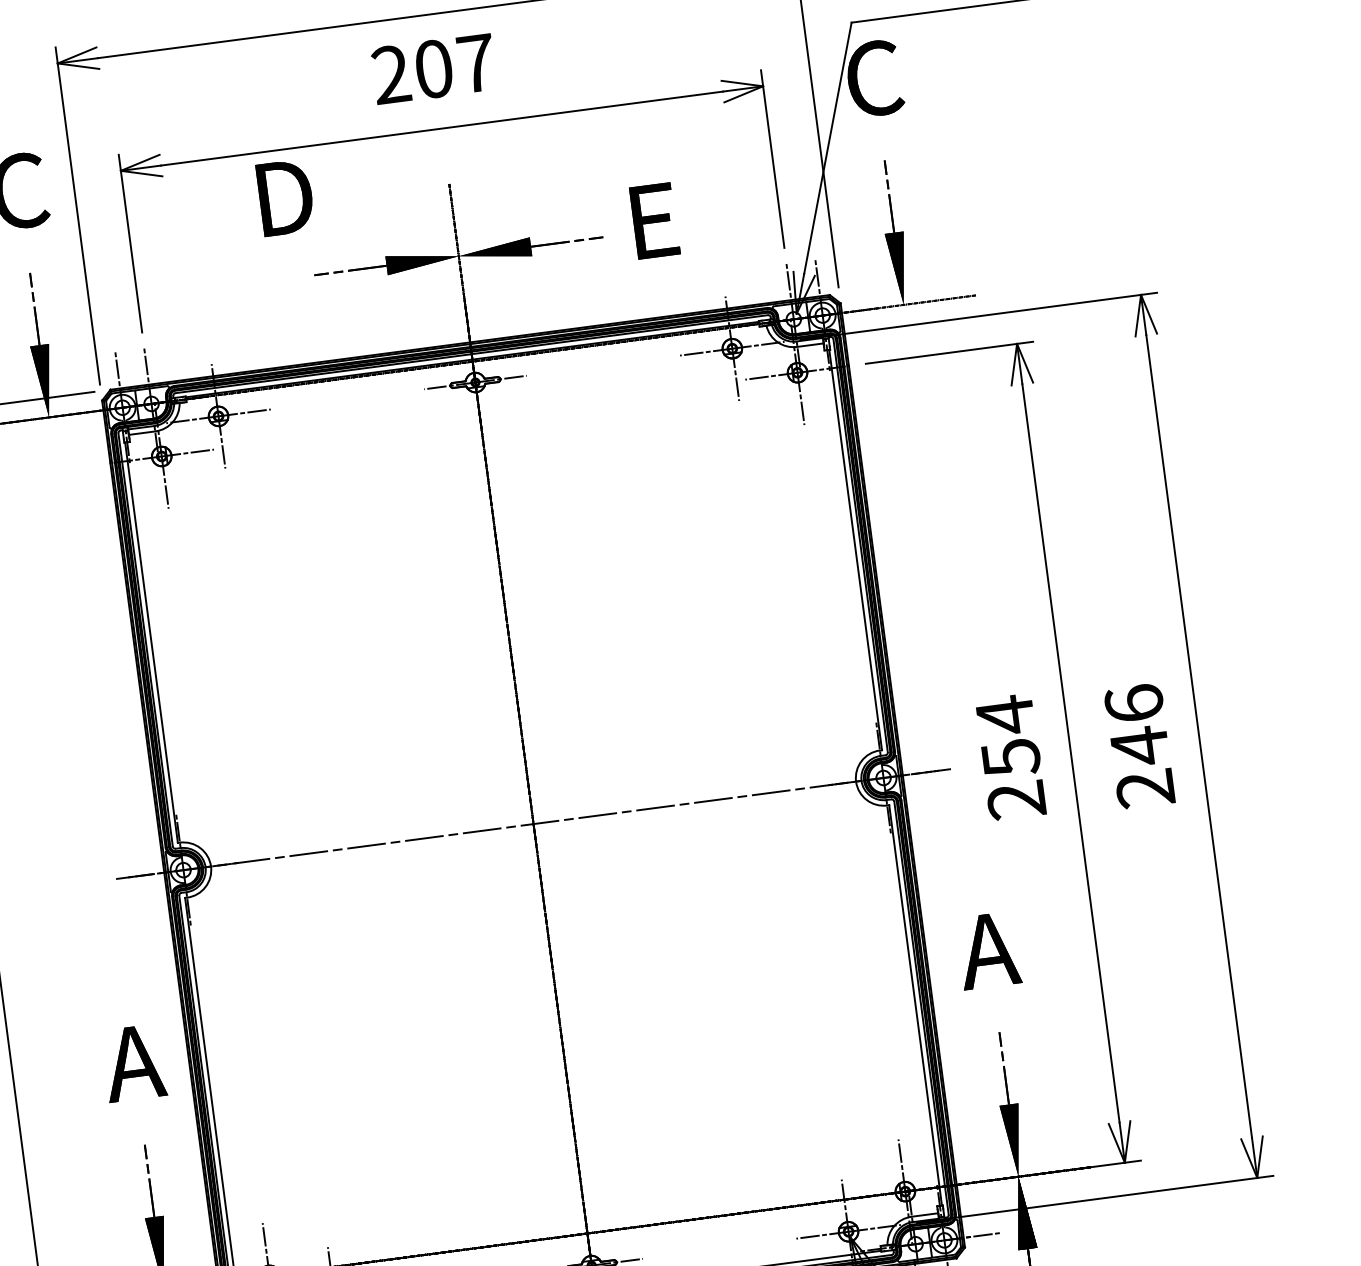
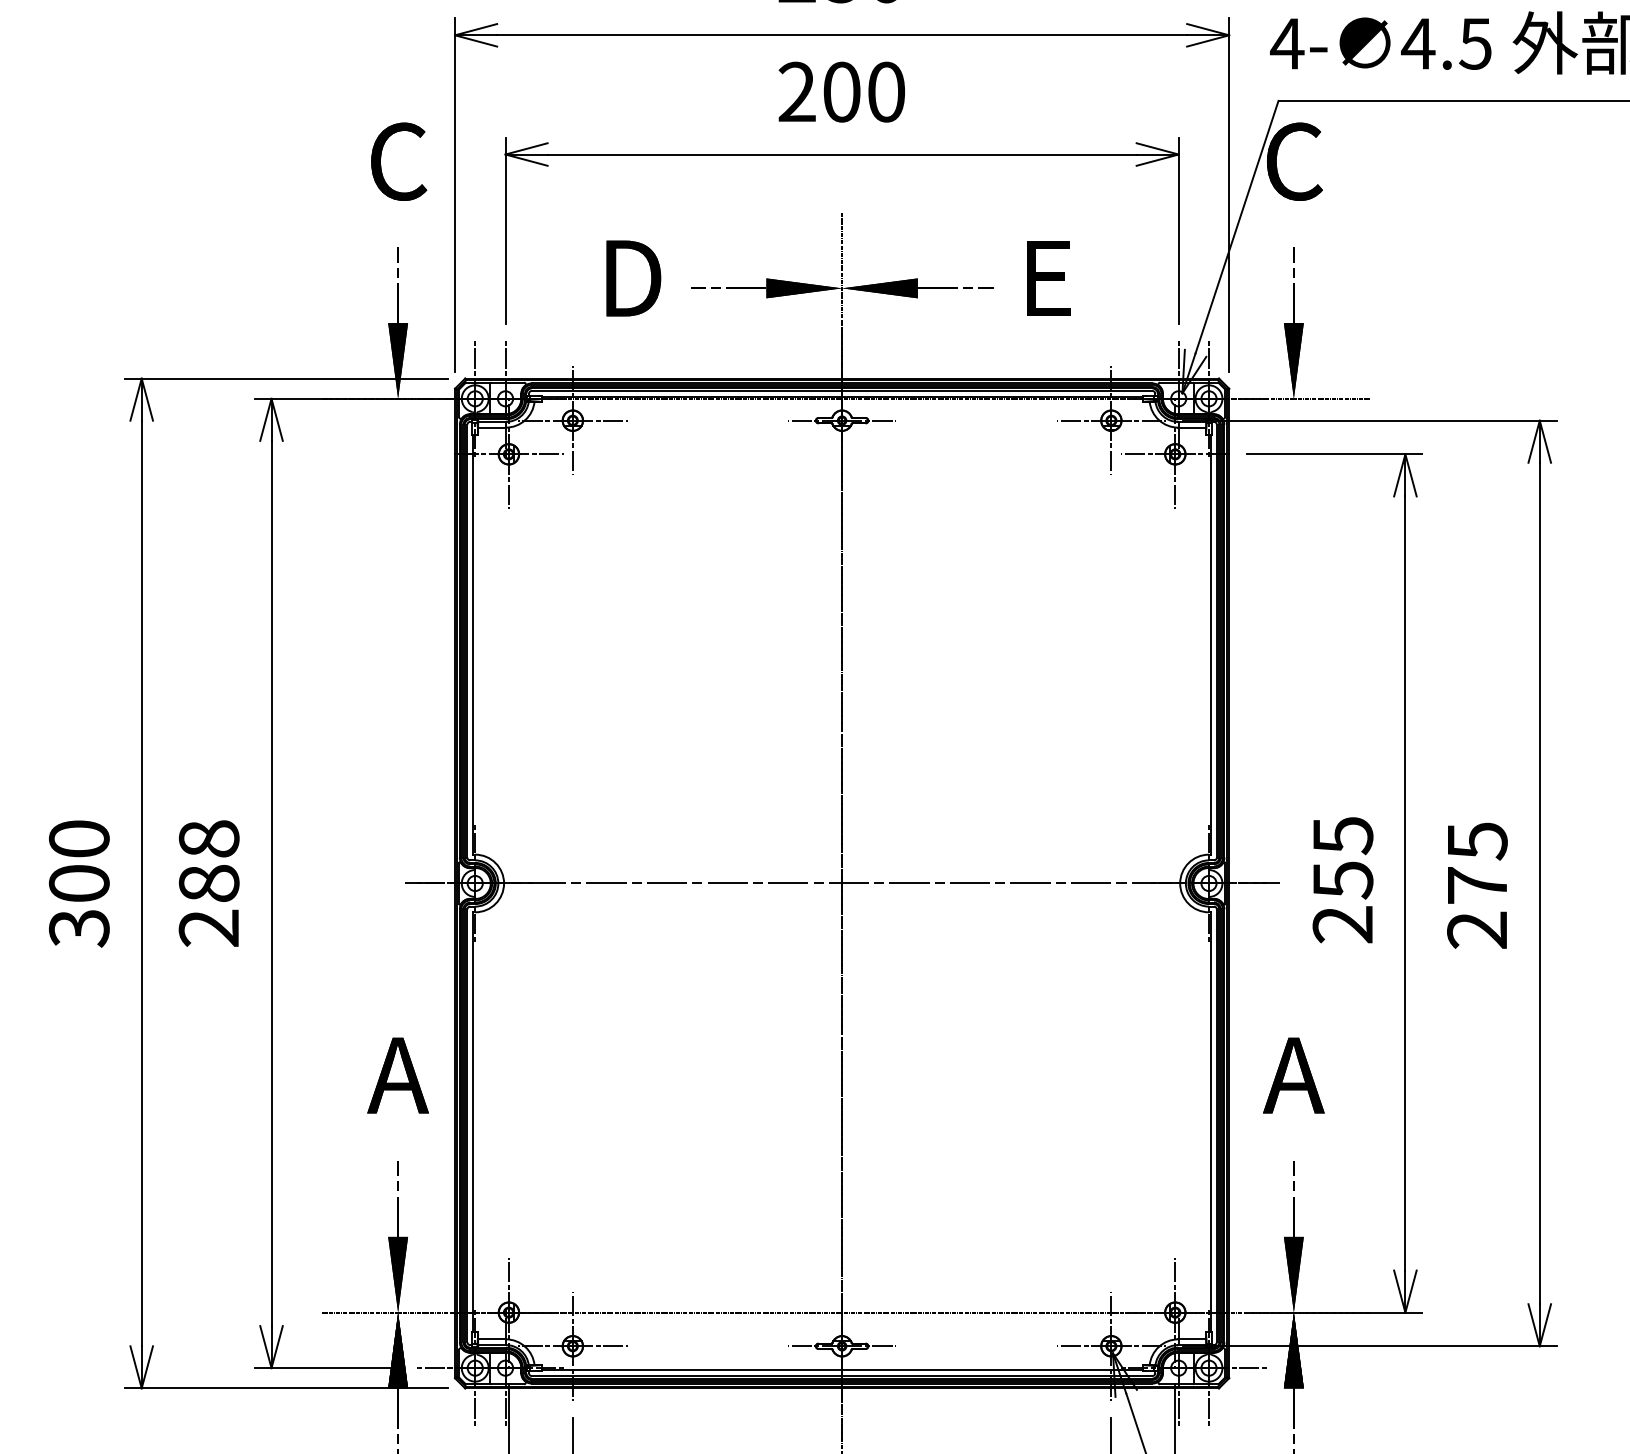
text: (476, 62) -> (886, 91), 207 -> 200
text: (285, 197) -> (633, 278), moved
text: (1005, 715) -> (1343, 835), 254 -> 255
text: (1137, 726) -> (1477, 864), 246 -> 275

